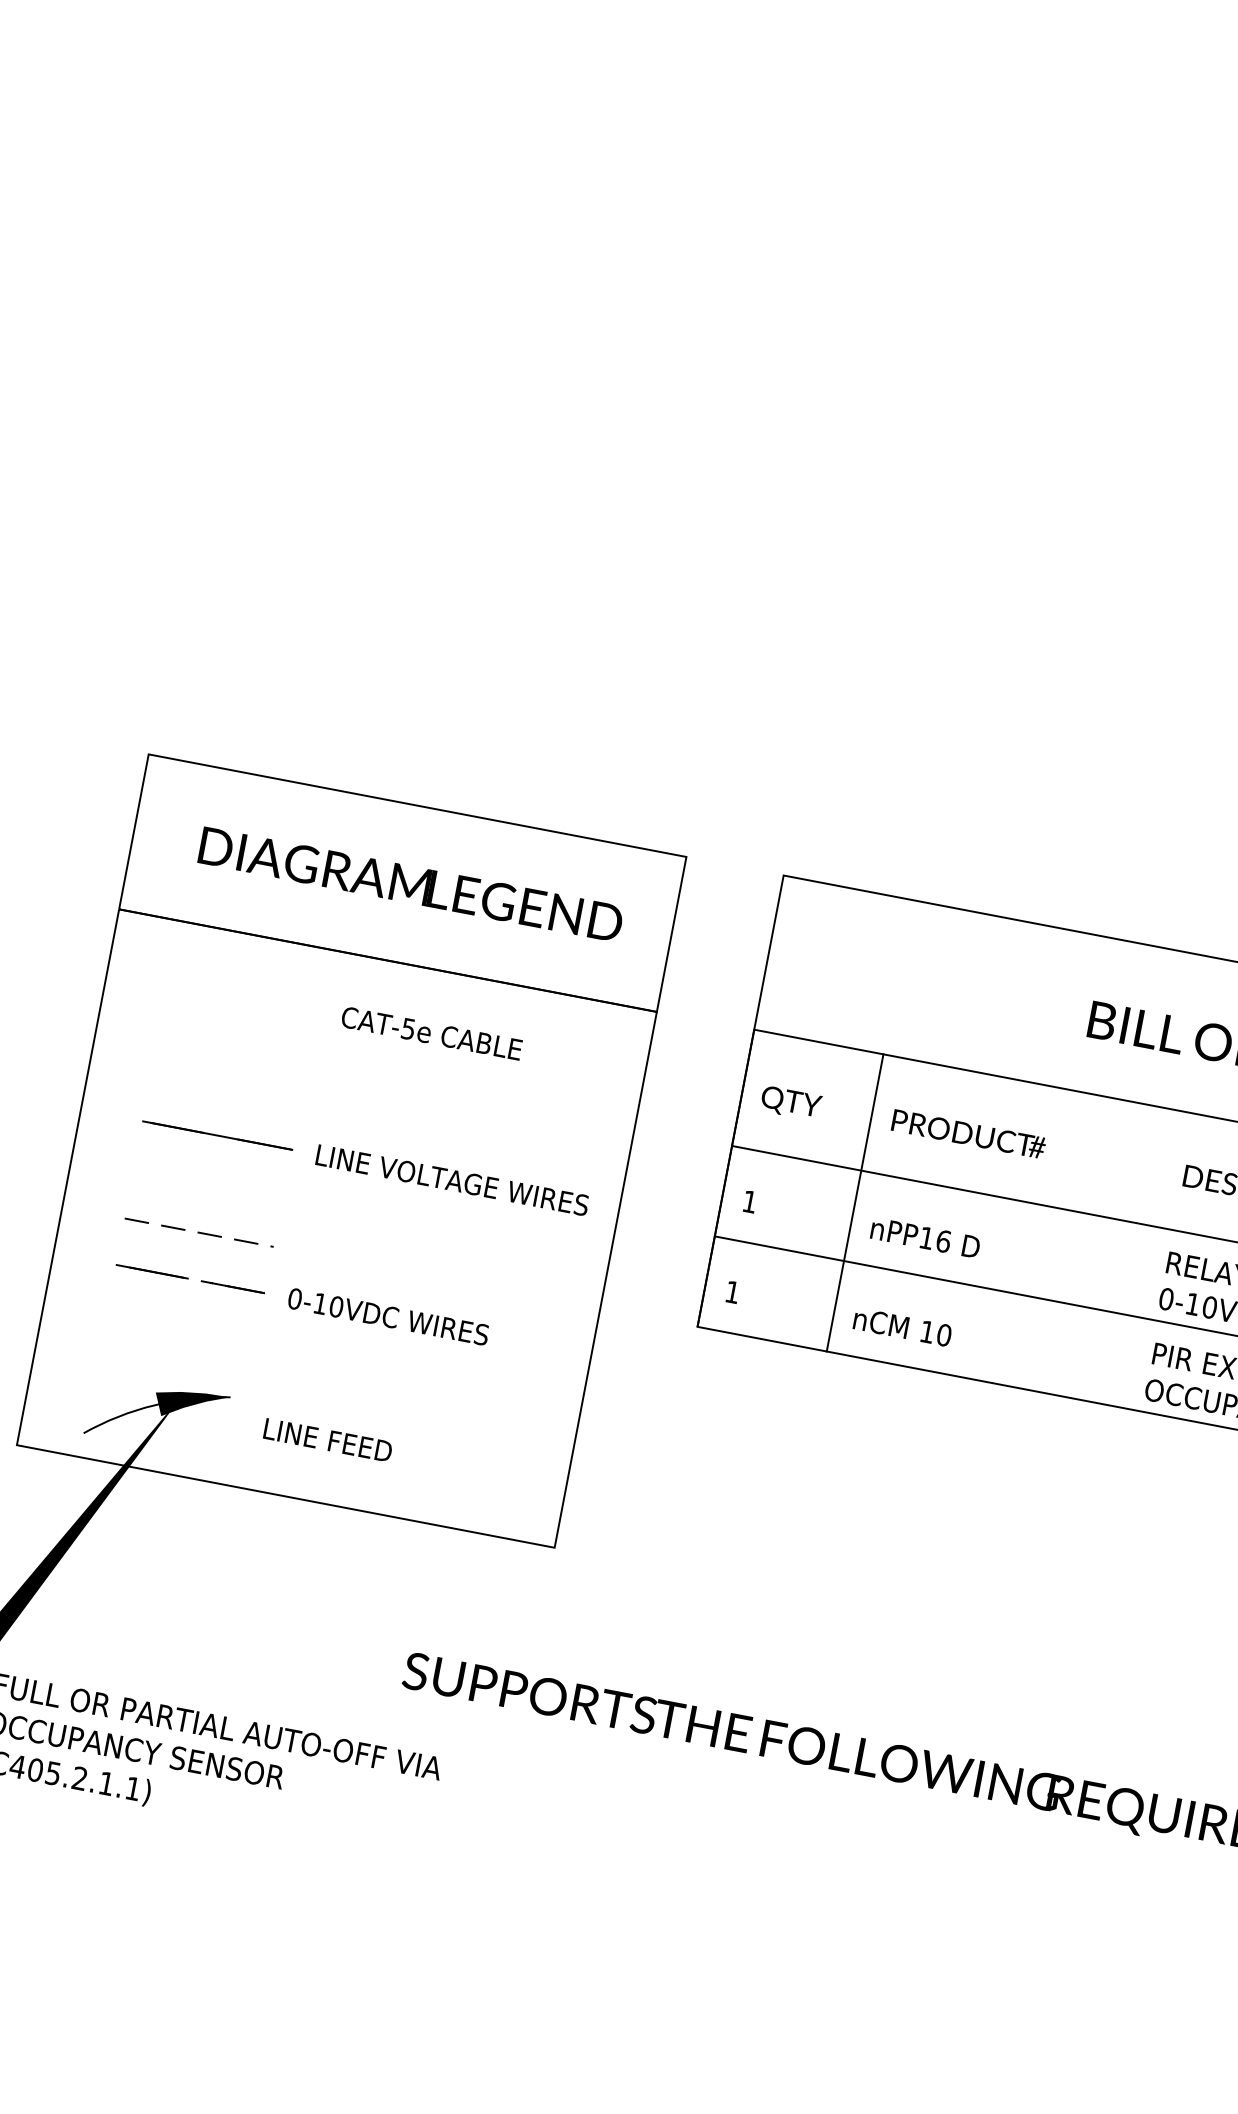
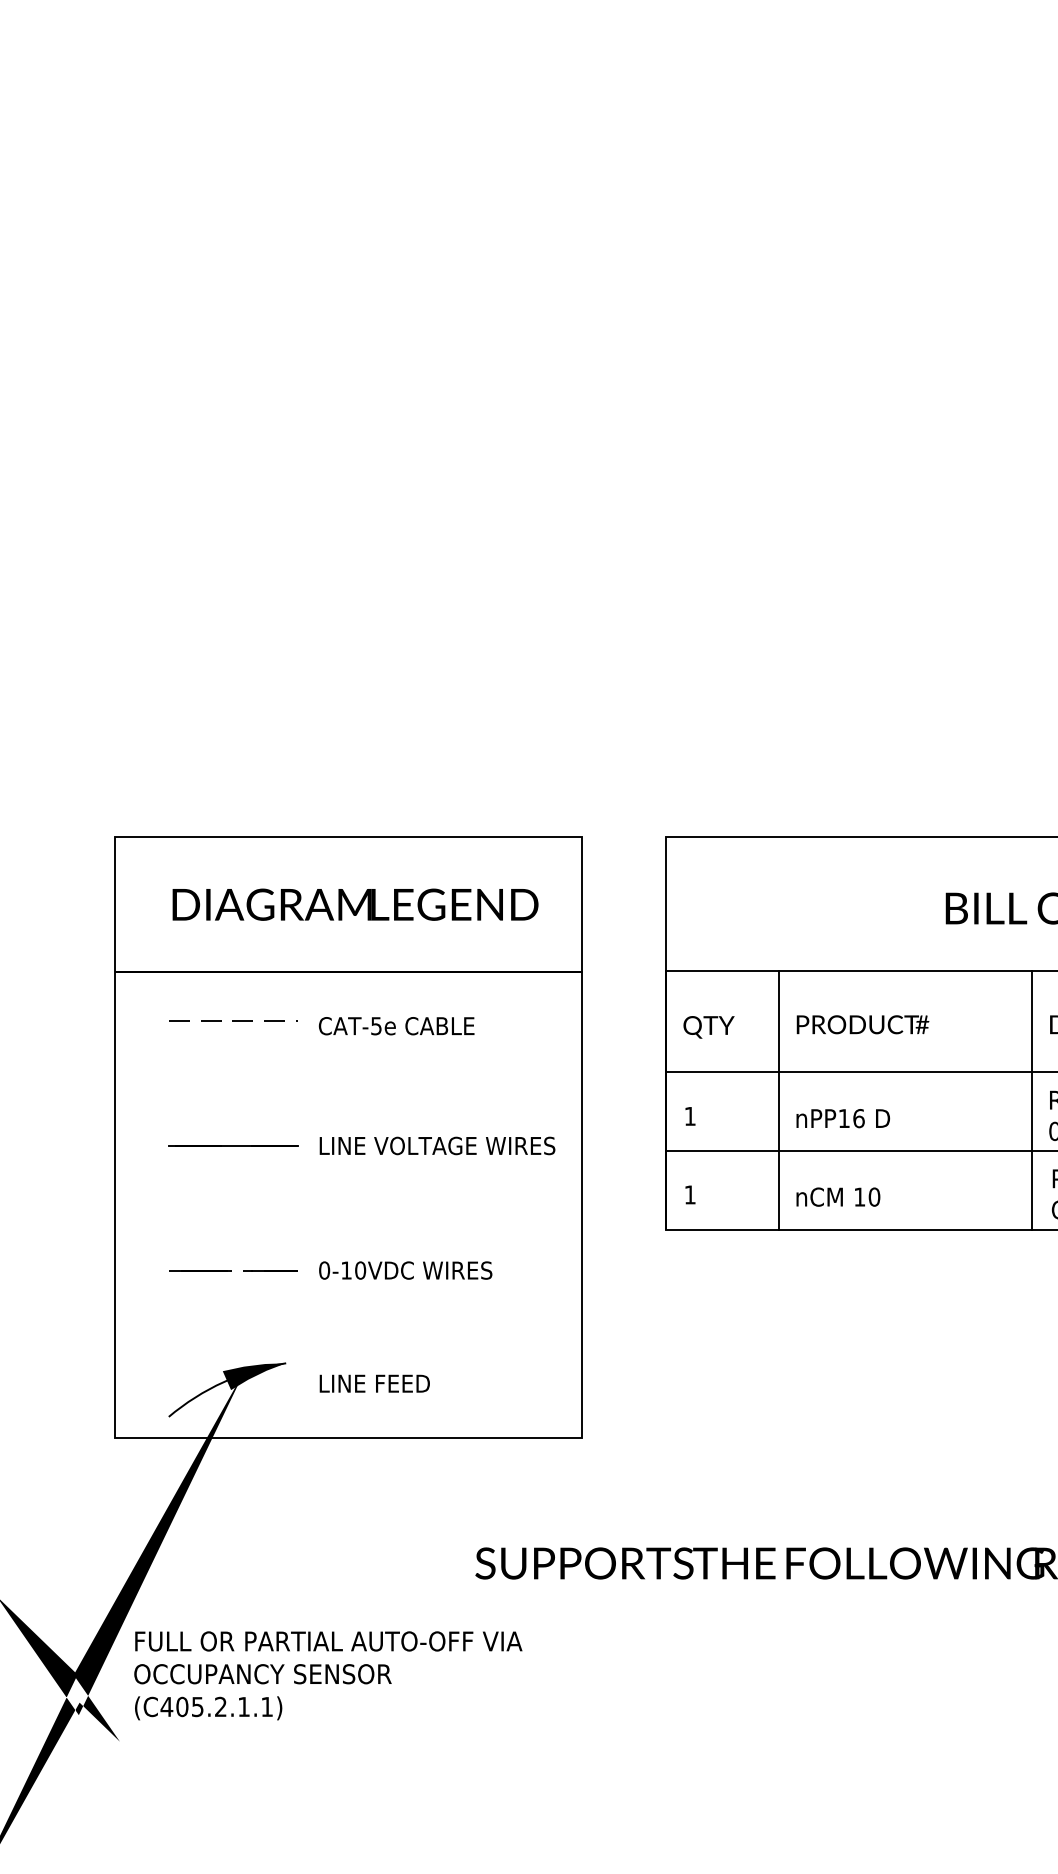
line: (199, 1231) -> (233, 1020), moved
line: (1146, 1258) -> (1031, 1100), added

